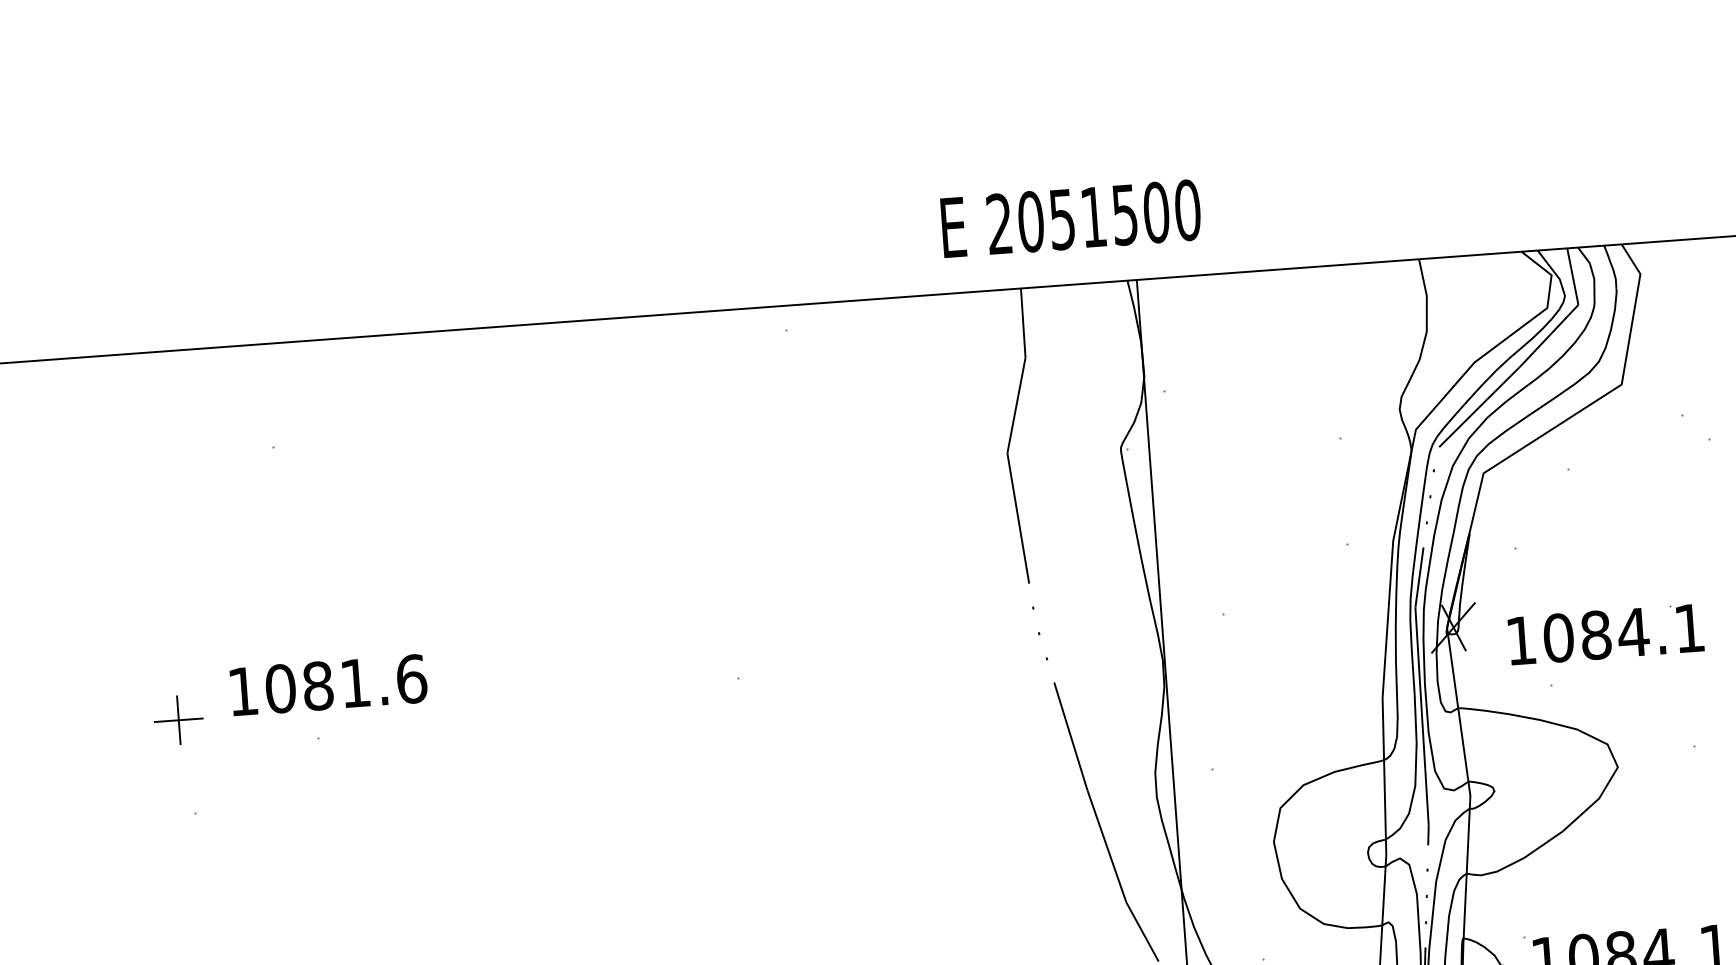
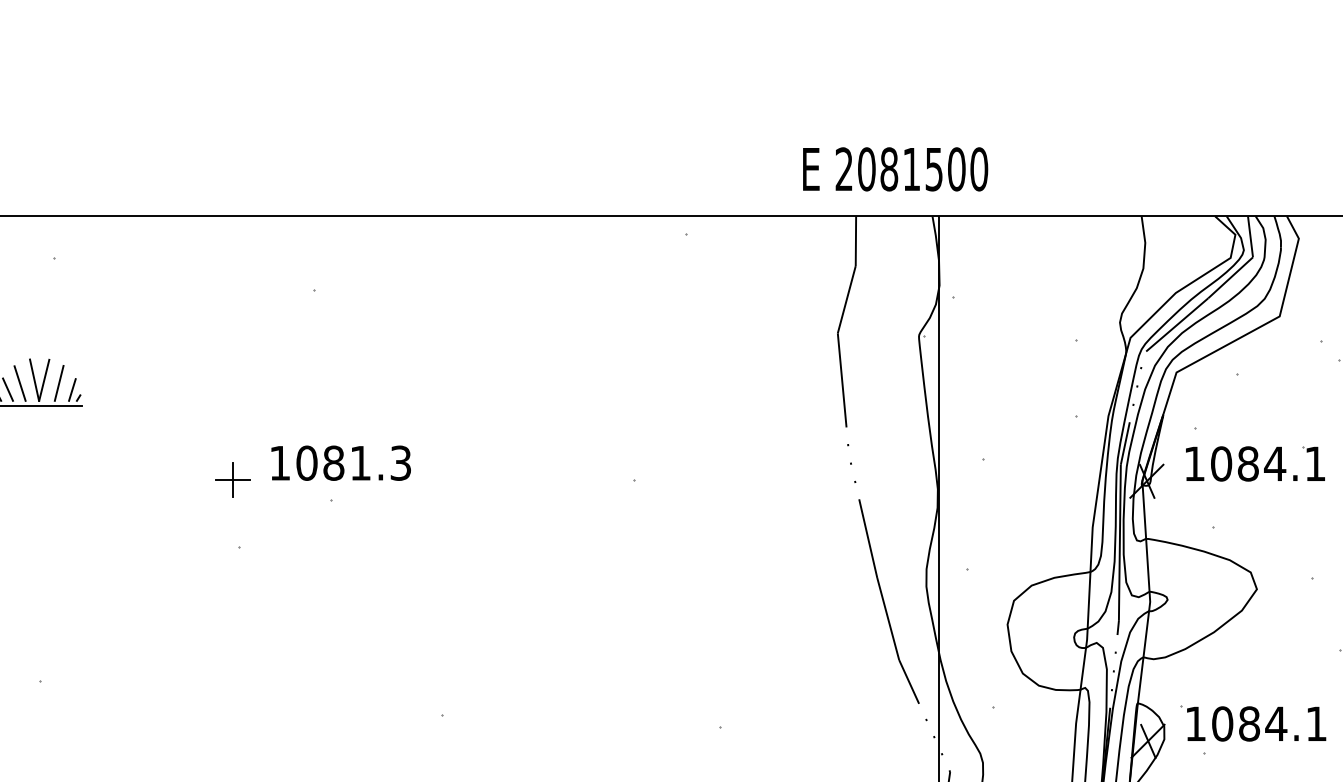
text: (1062, 219) -> (889, 169), 2051500 -> 2081500
part: (1606, 633) -> (1255, 463), moved
text: (410, 678) -> (400, 462), 1081.6 -> 1081.3

